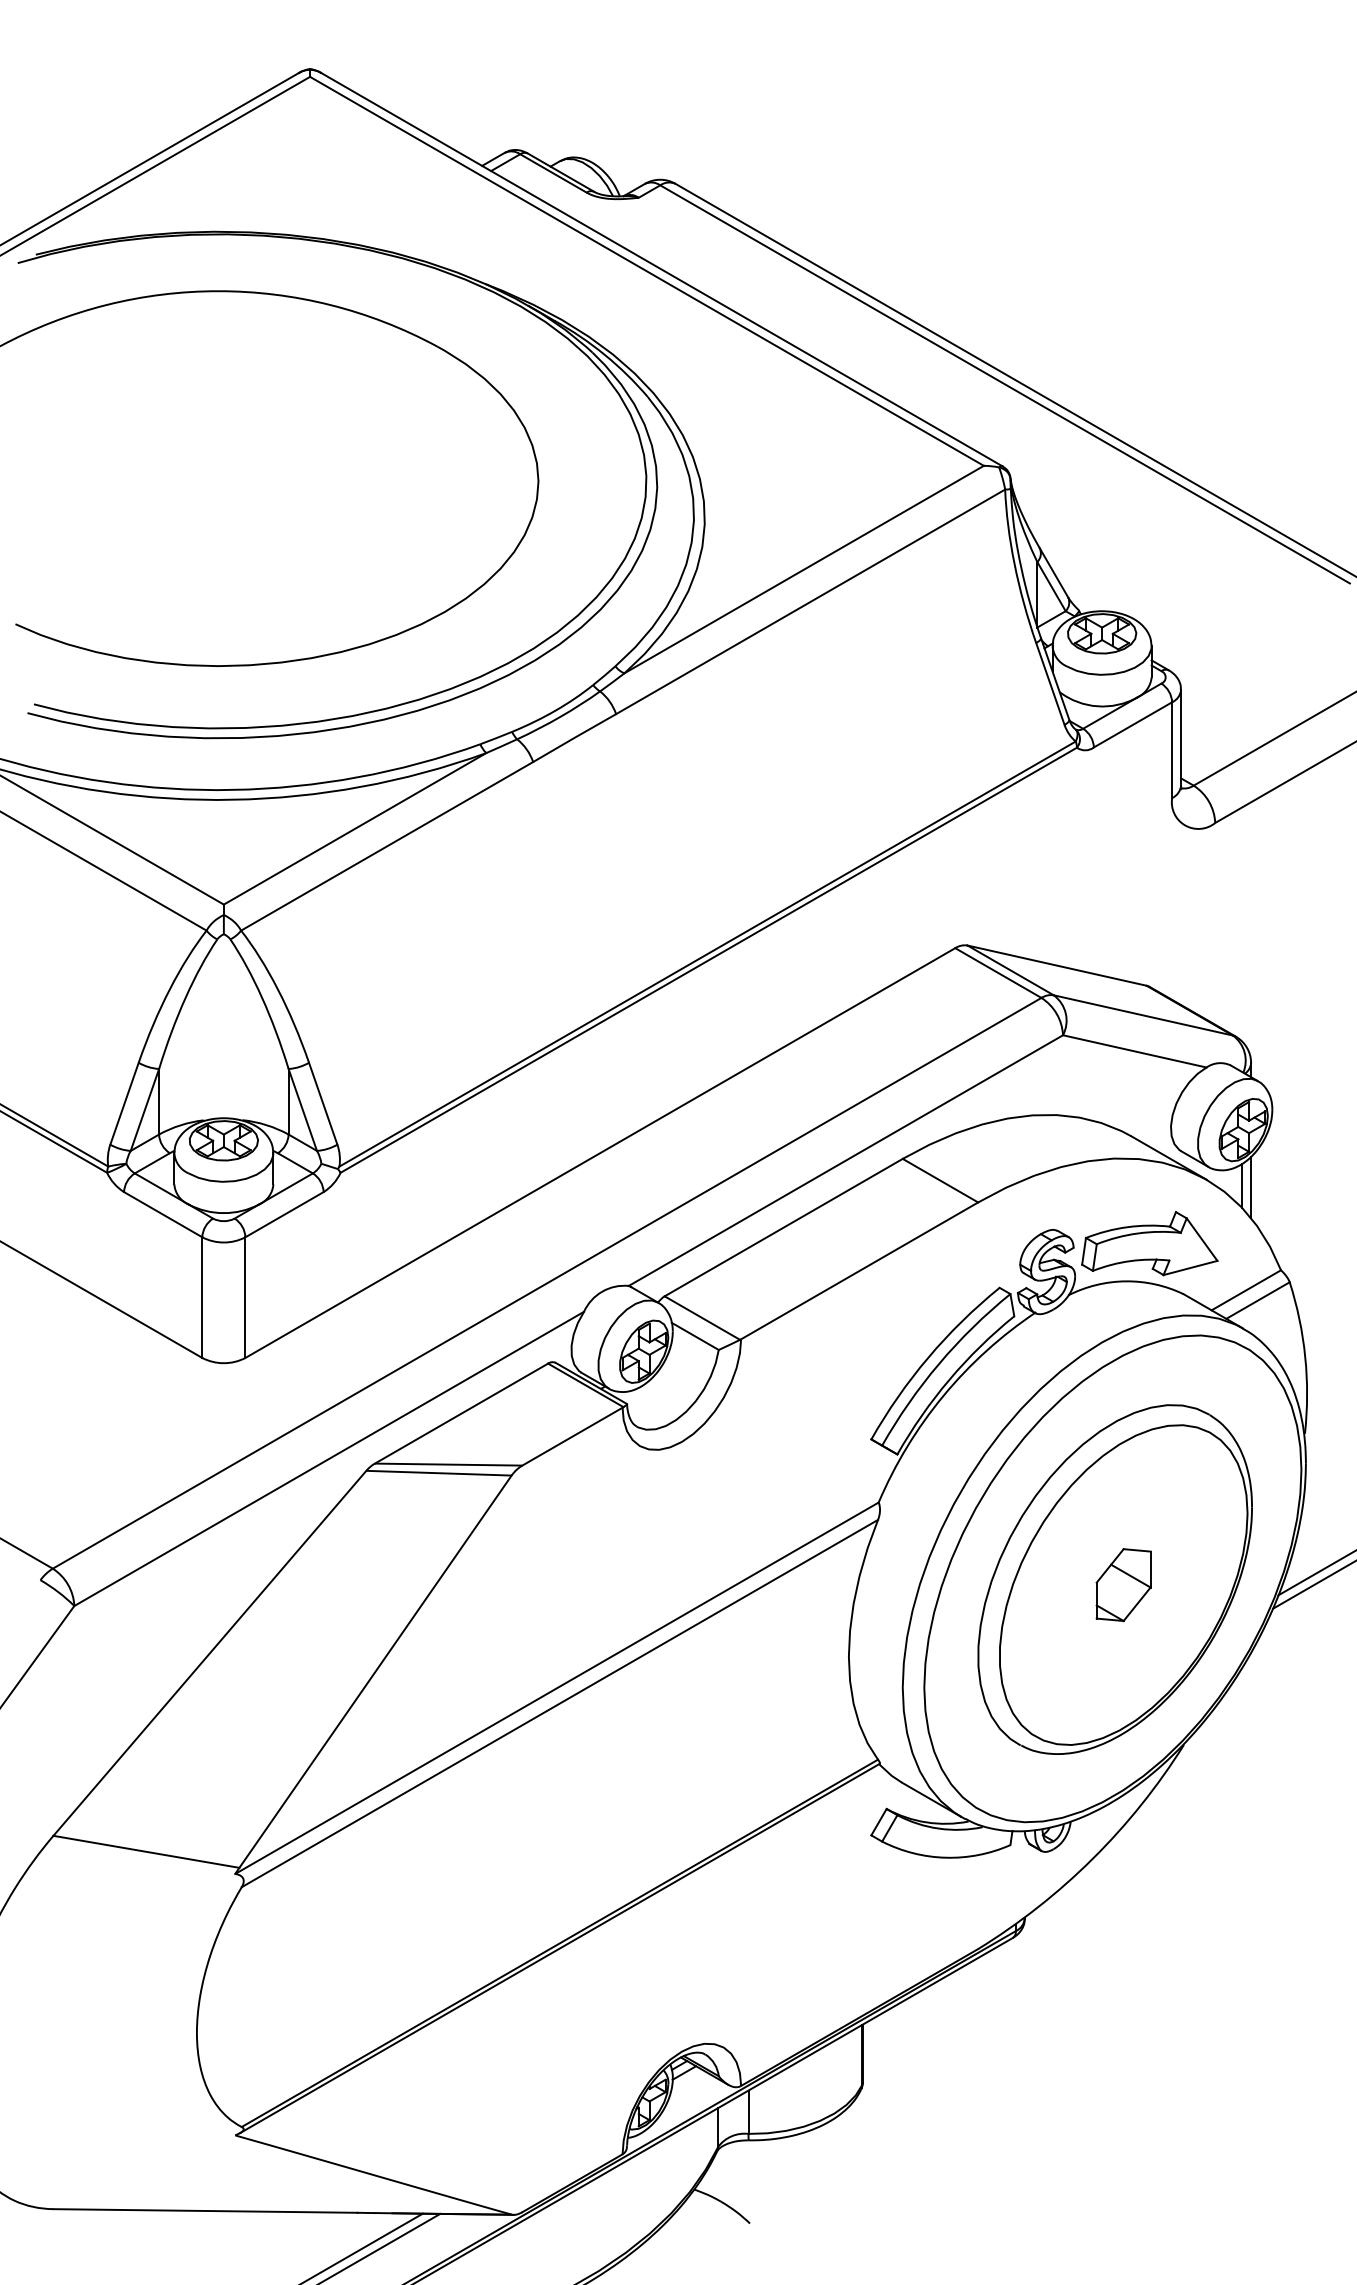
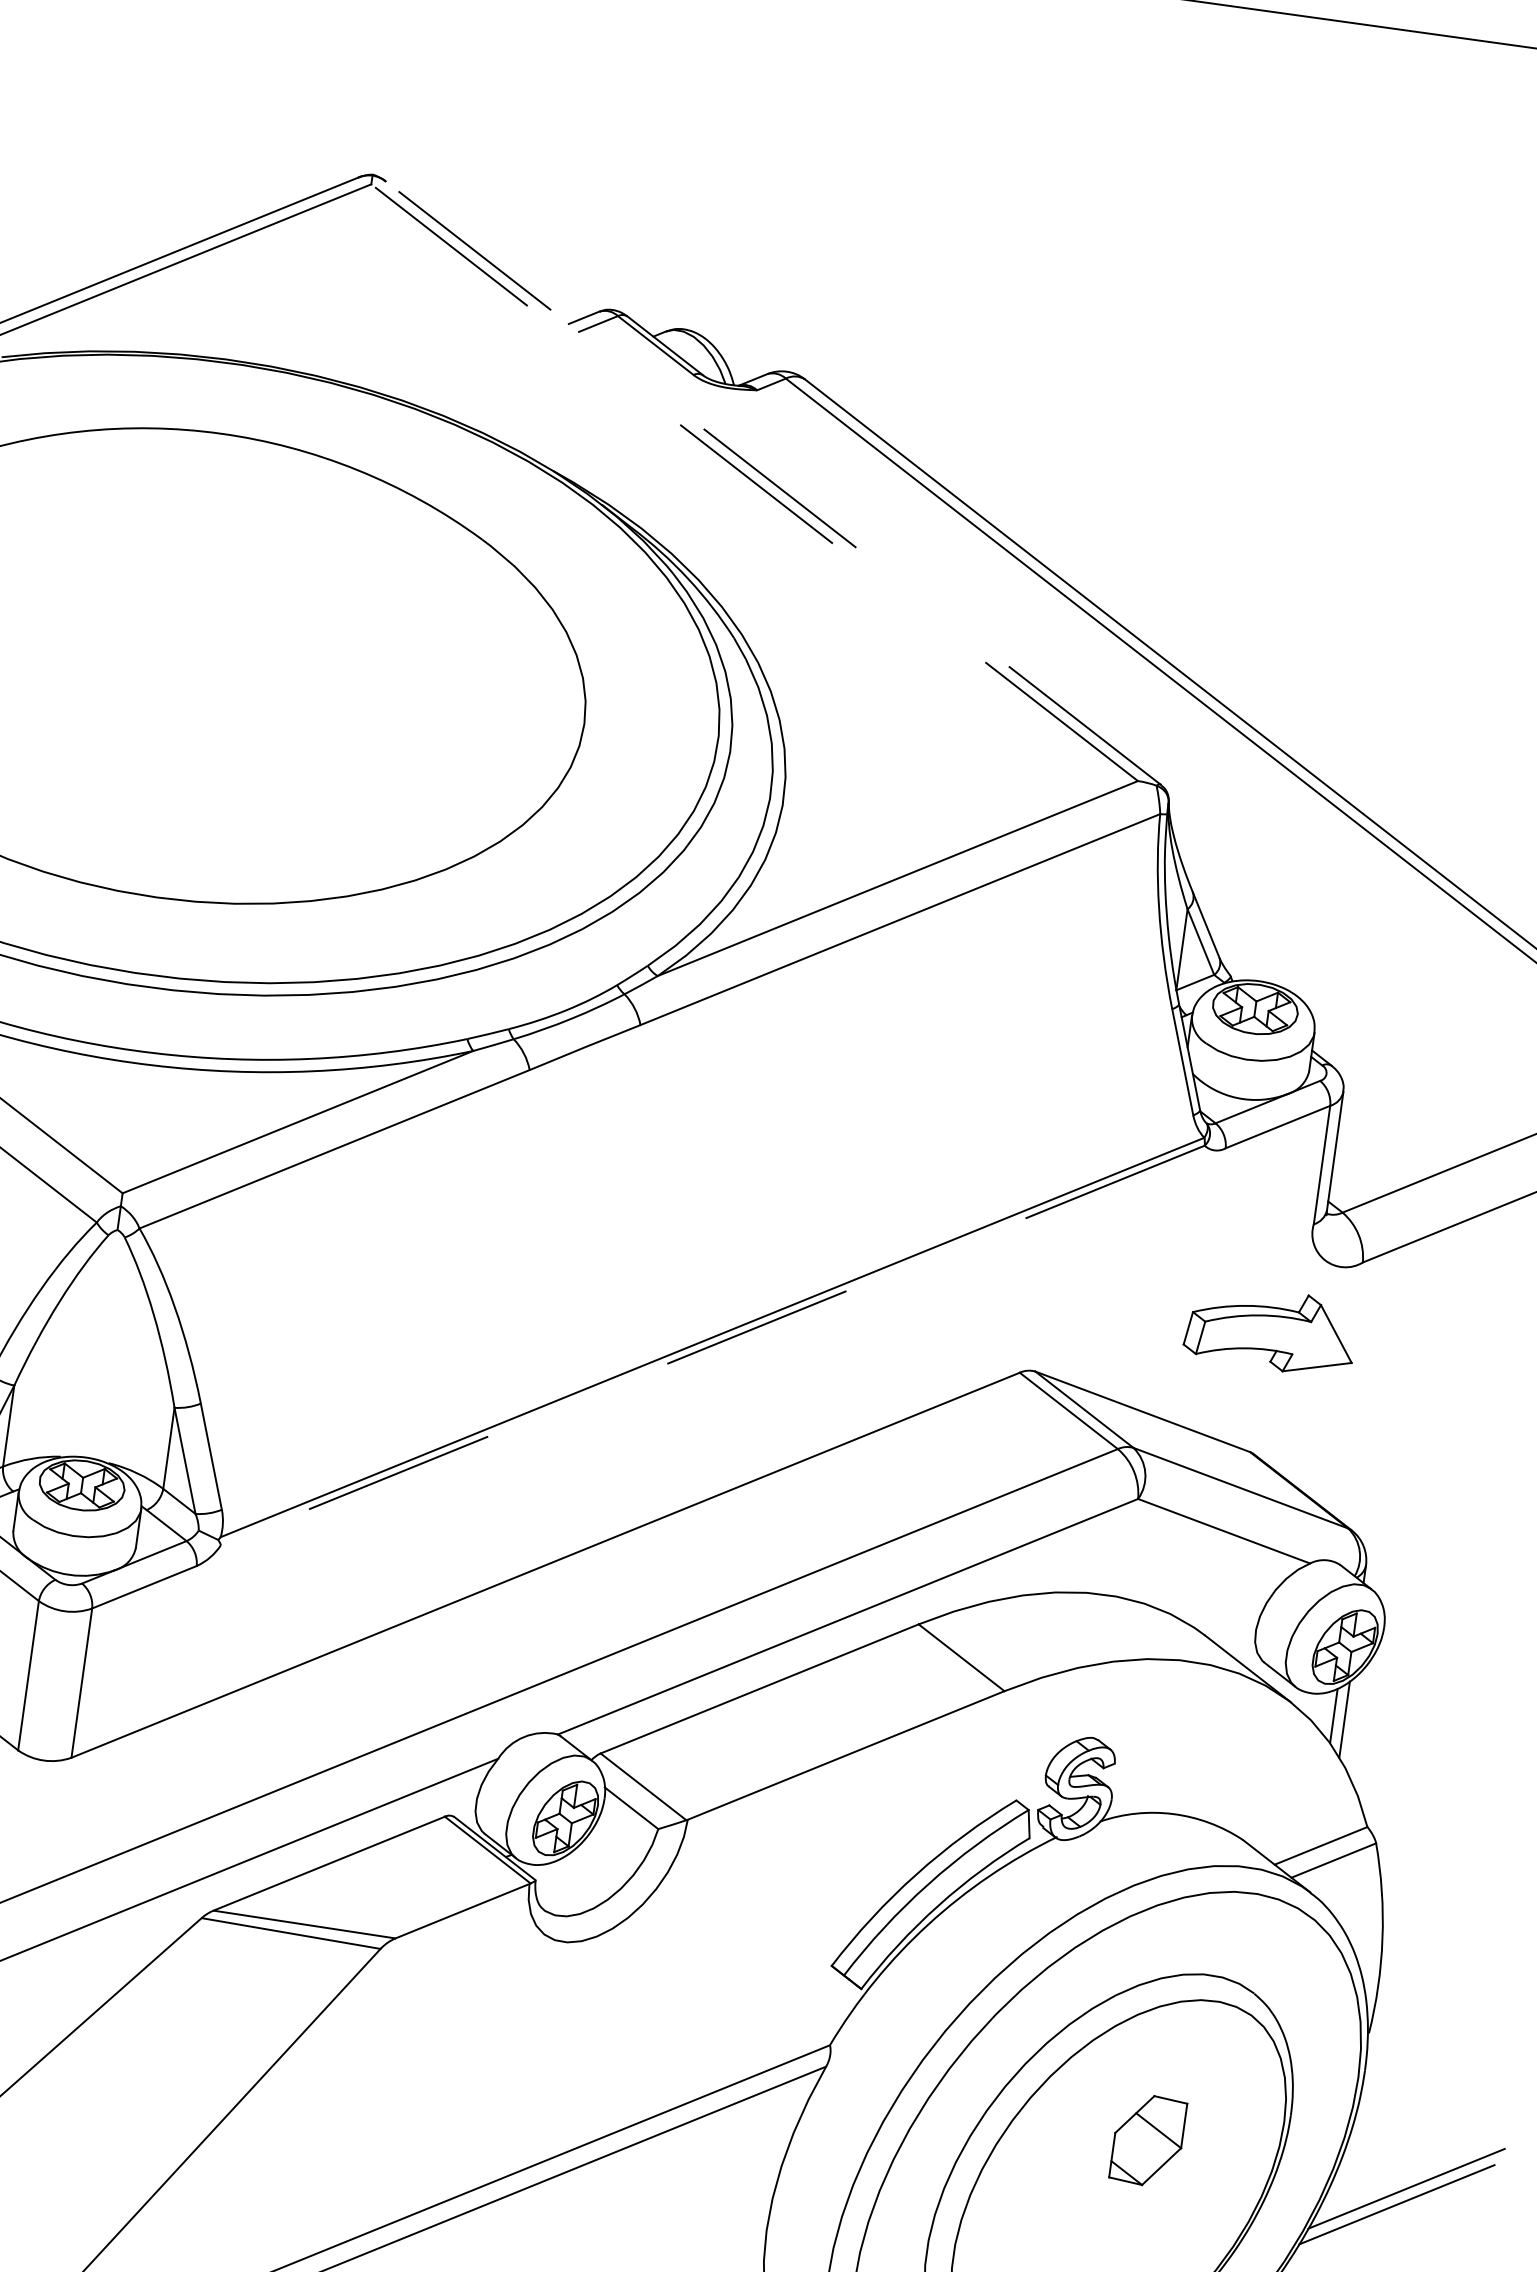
line: (661, 269) -> (772, 482), solid -> dashed
line: (646, 271) -> (754, 482), solid -> dashed
line: (708, 960) -> (712, 1345), solid -> dashed
part: (1149, 1243) -> (1270, 1329), moved
part: (1123, 1585) -> (1147, 2141), moved

